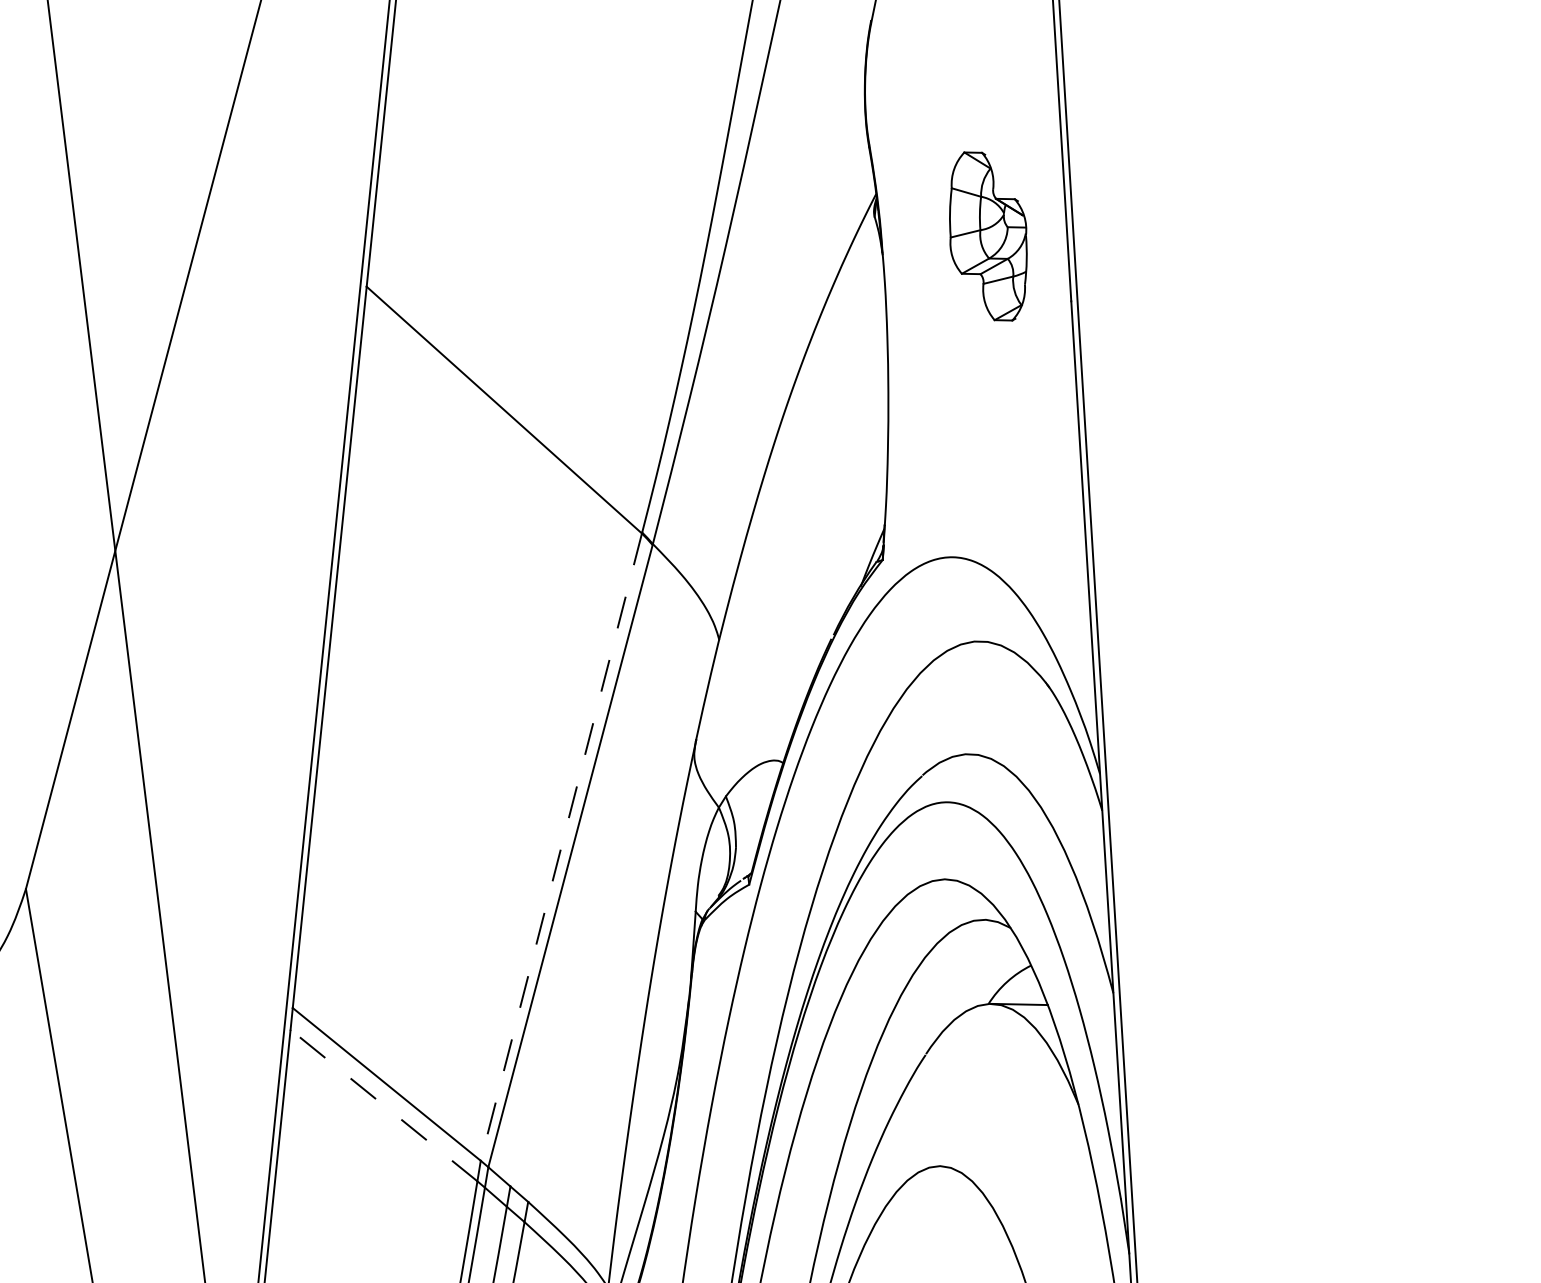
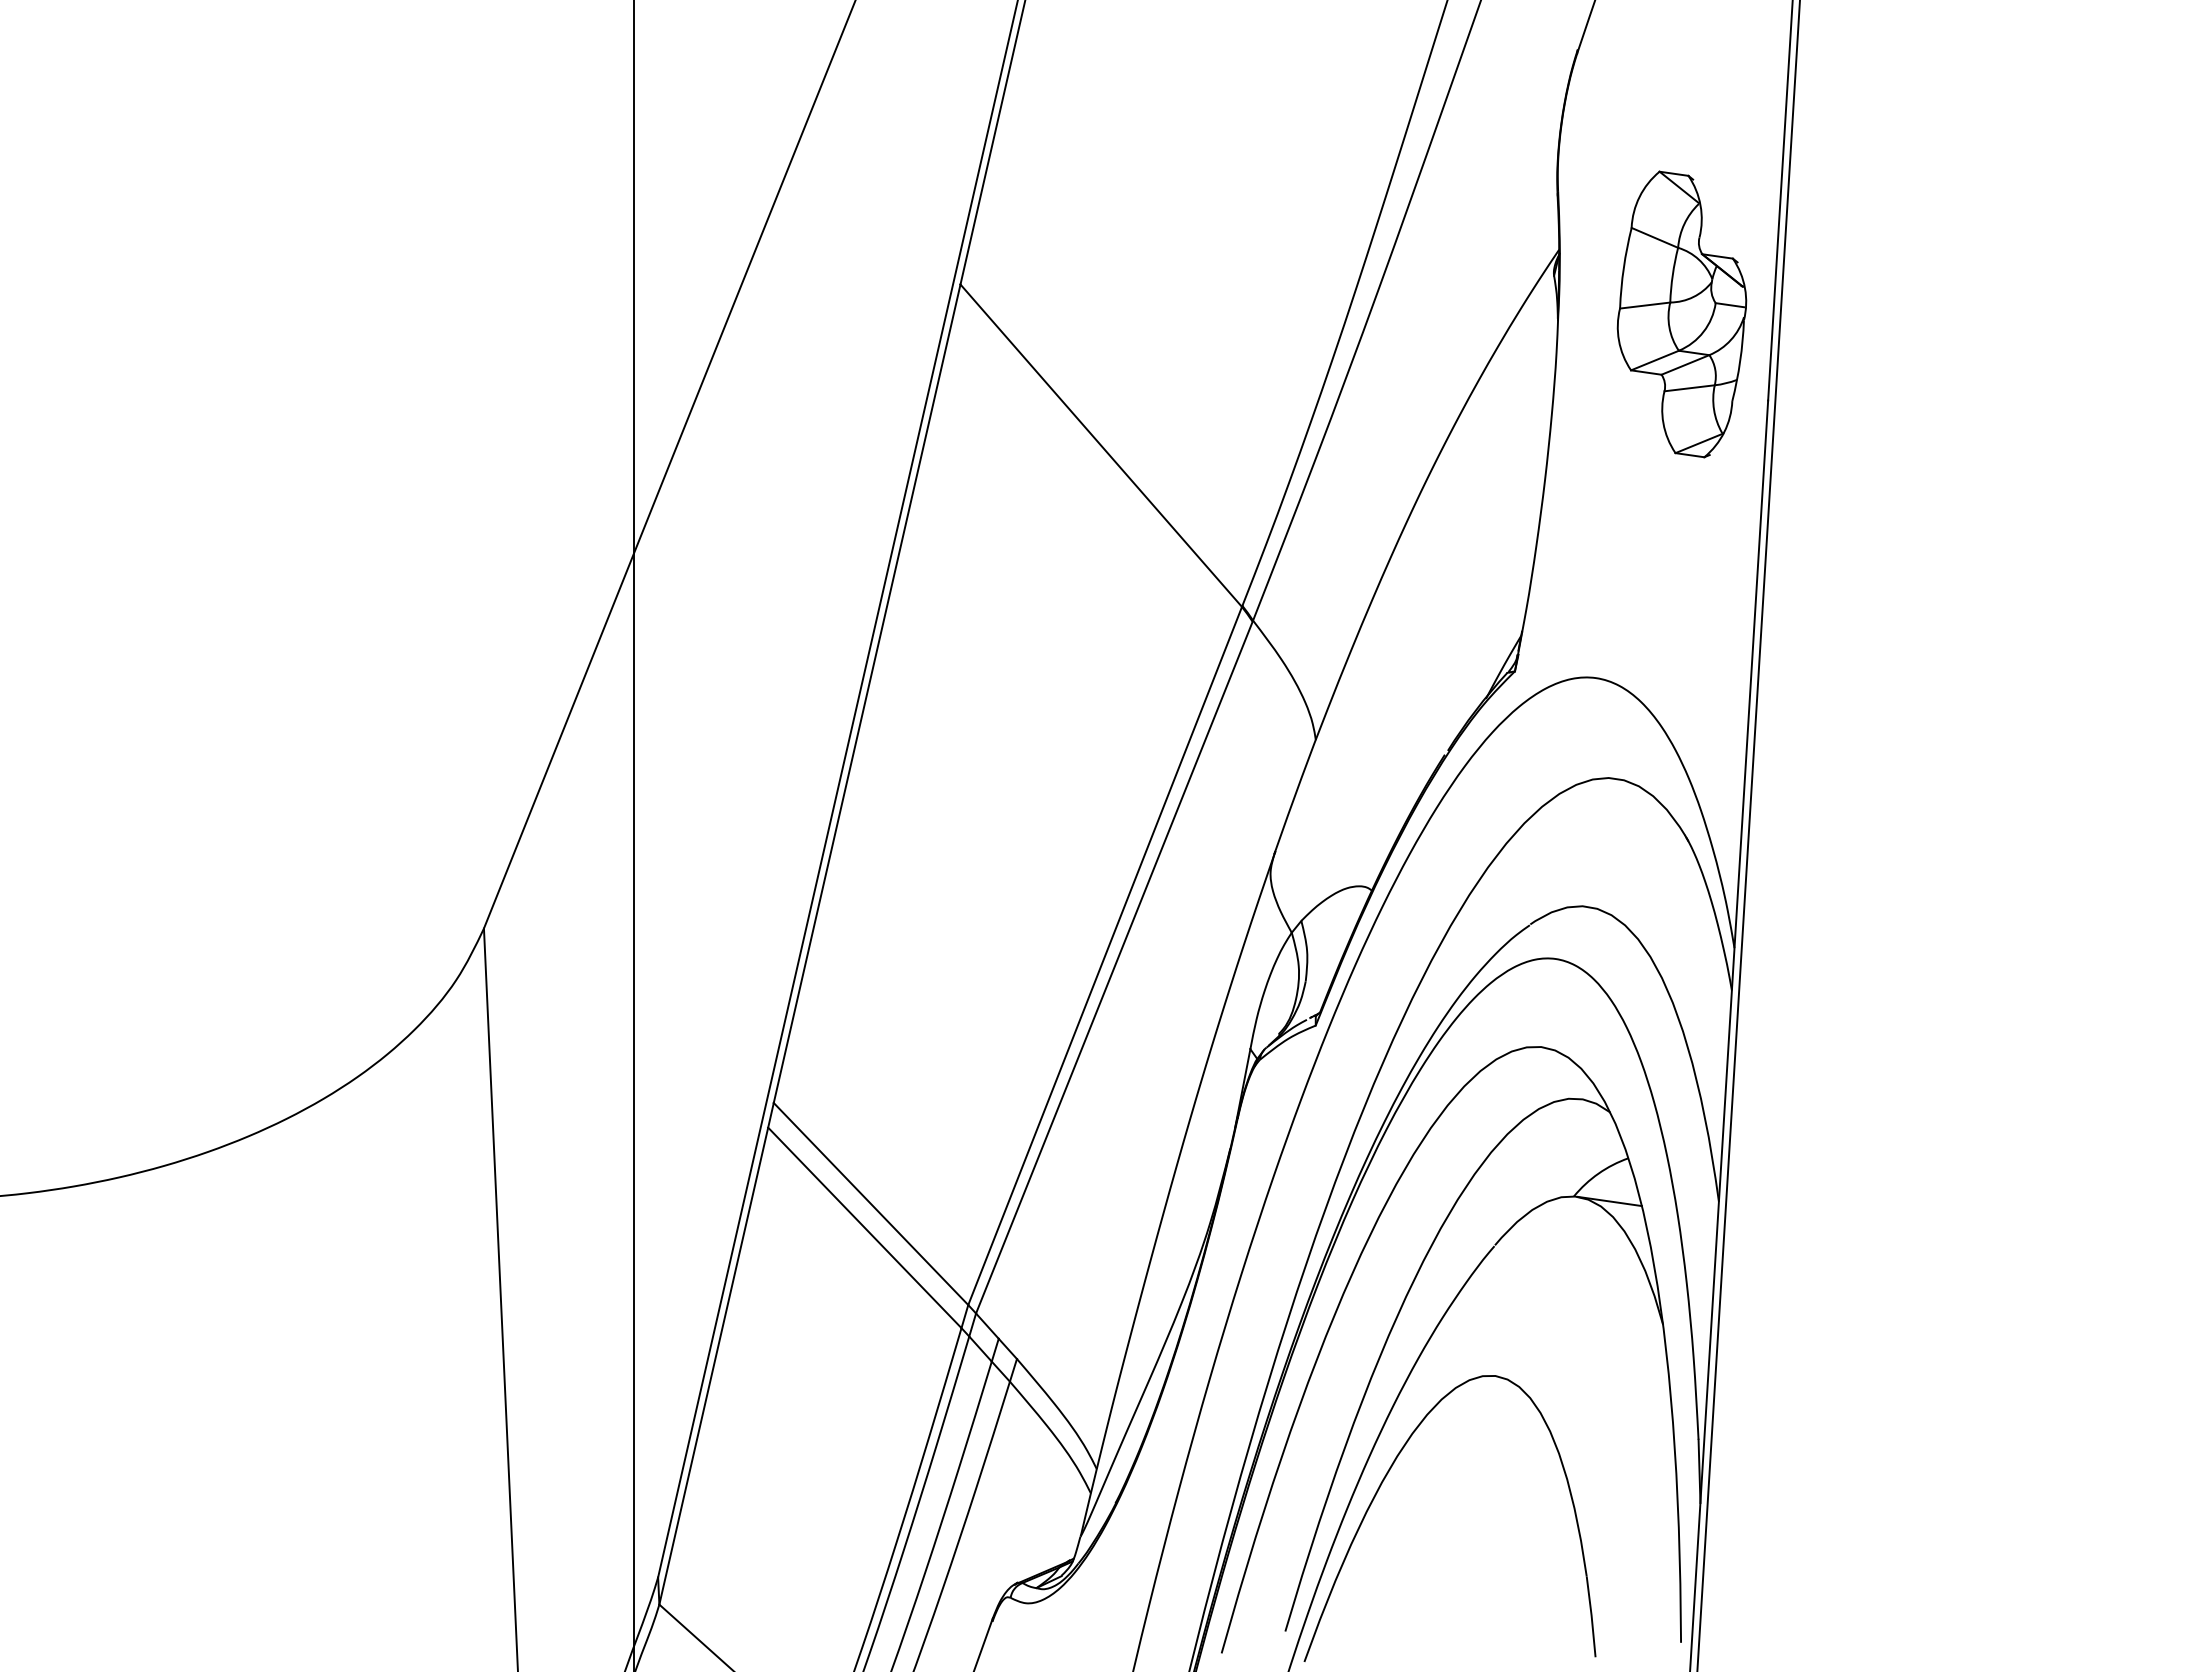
part: (987, 236) -> (1681, 314), size x1.43
line: (561, 846) -> (1105, 955), dashed -> solid
line: (383, 1105) -> (864, 1227), dashed -> solid

